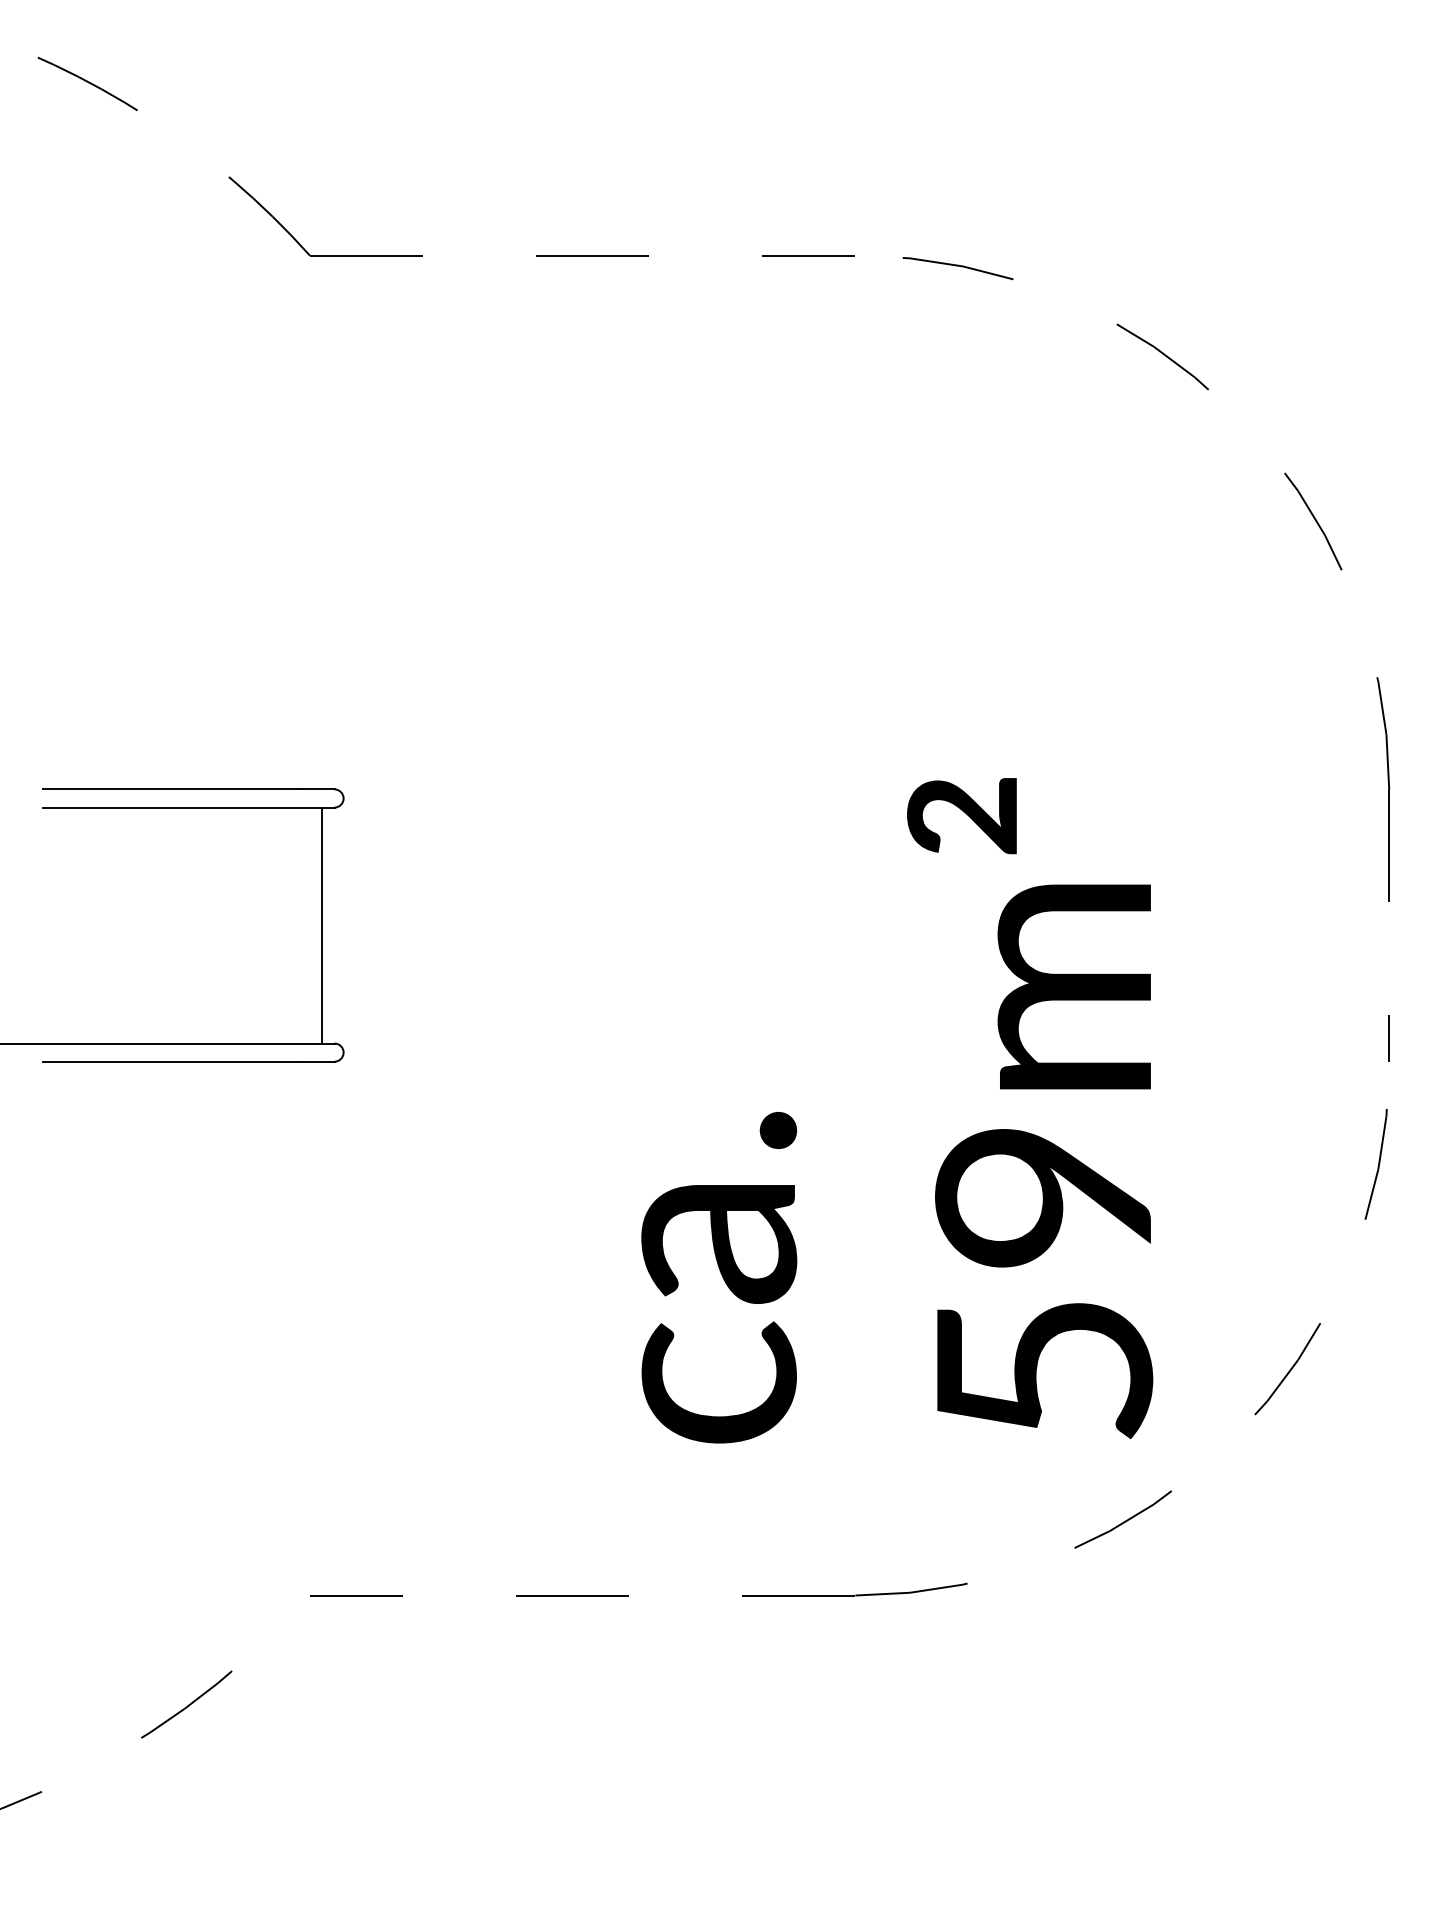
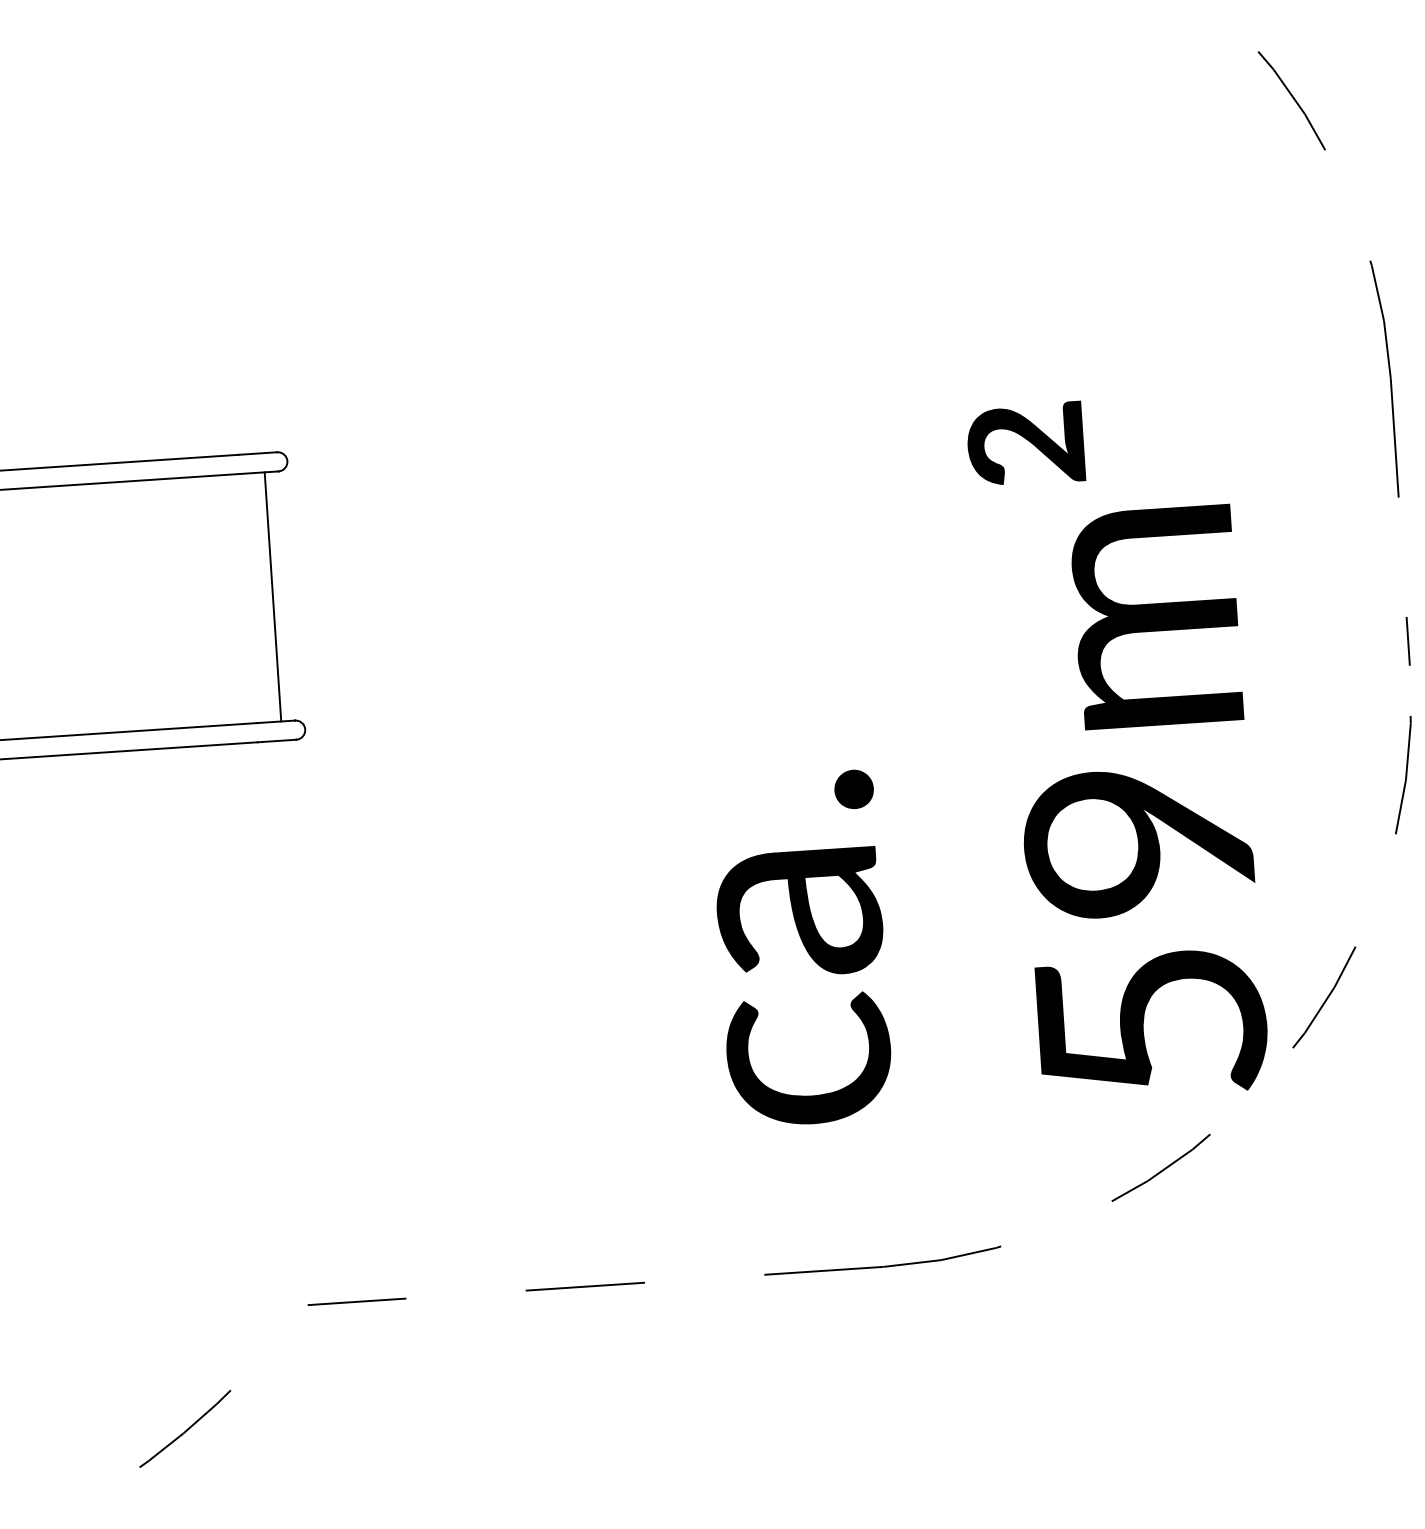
text: (897, 1110) -> (978, 759), moved

